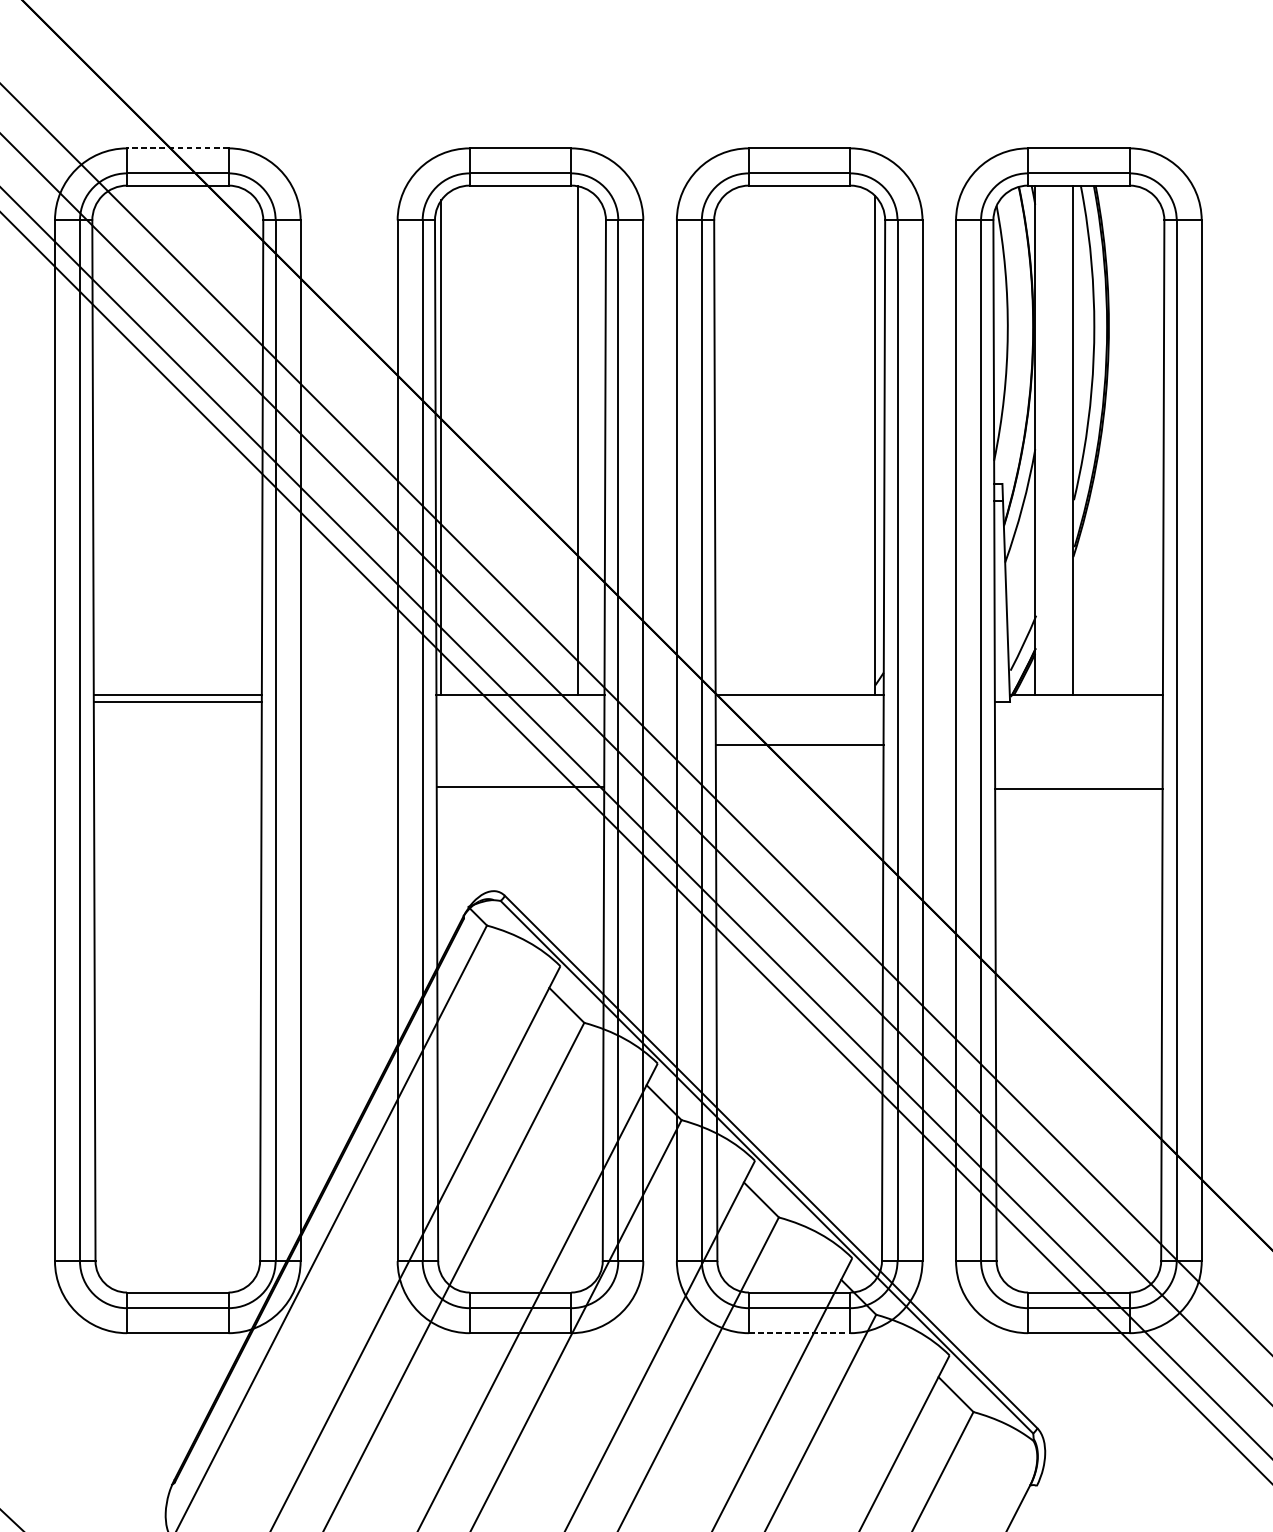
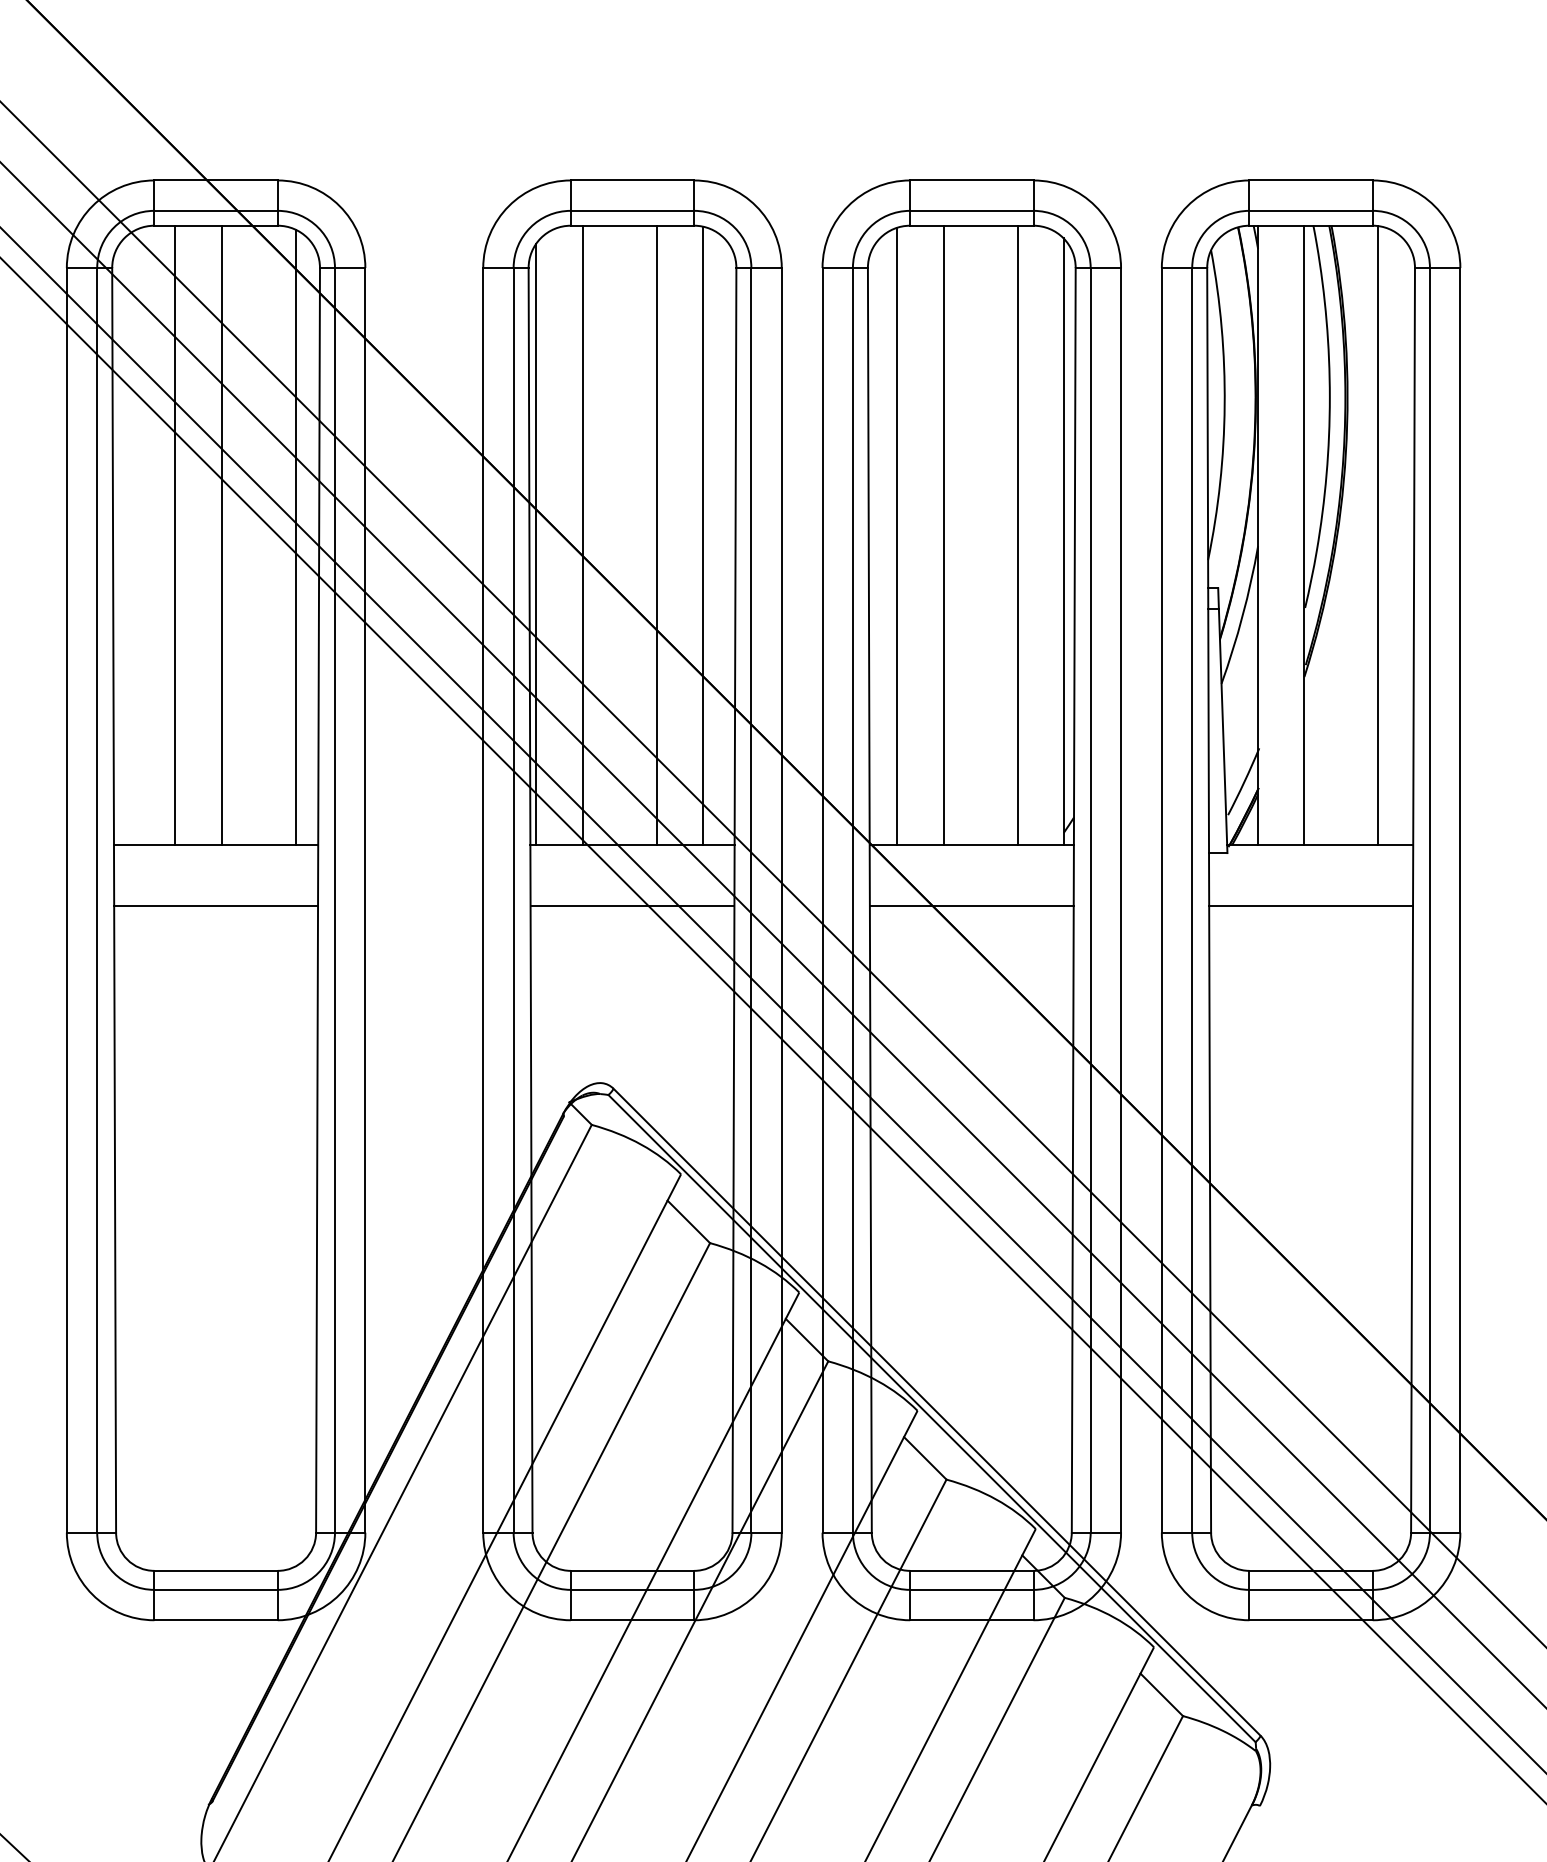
line: (178, 148) -> (216, 180), dashed -> solid
line: (144, 439) -> (175, 534), added
line: (182, 439) -> (221, 534), added
line: (479, 439) -> (582, 534), added
line: (540, 439) -> (656, 534), added
line: (776, 439) -> (943, 534), added
line: (837, 439) -> (1017, 534), added
line: (738, 440) -> (897, 535), added
line: (1134, 440) -> (1378, 535), added
line: (243, 441) -> (295, 536), added
line: (177, 702) -> (215, 906), moved
line: (520, 786) -> (632, 906), moved
line: (1079, 789) -> (1311, 906), moved
line: (799, 1333) -> (971, 1620), dashed -> solid

